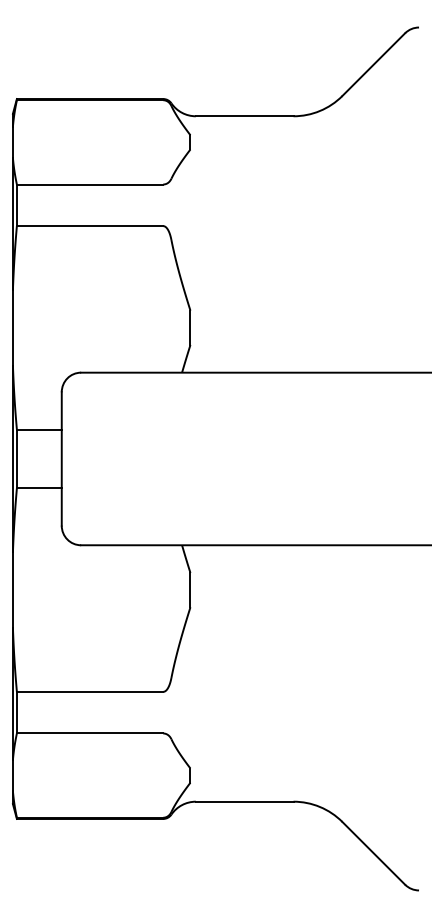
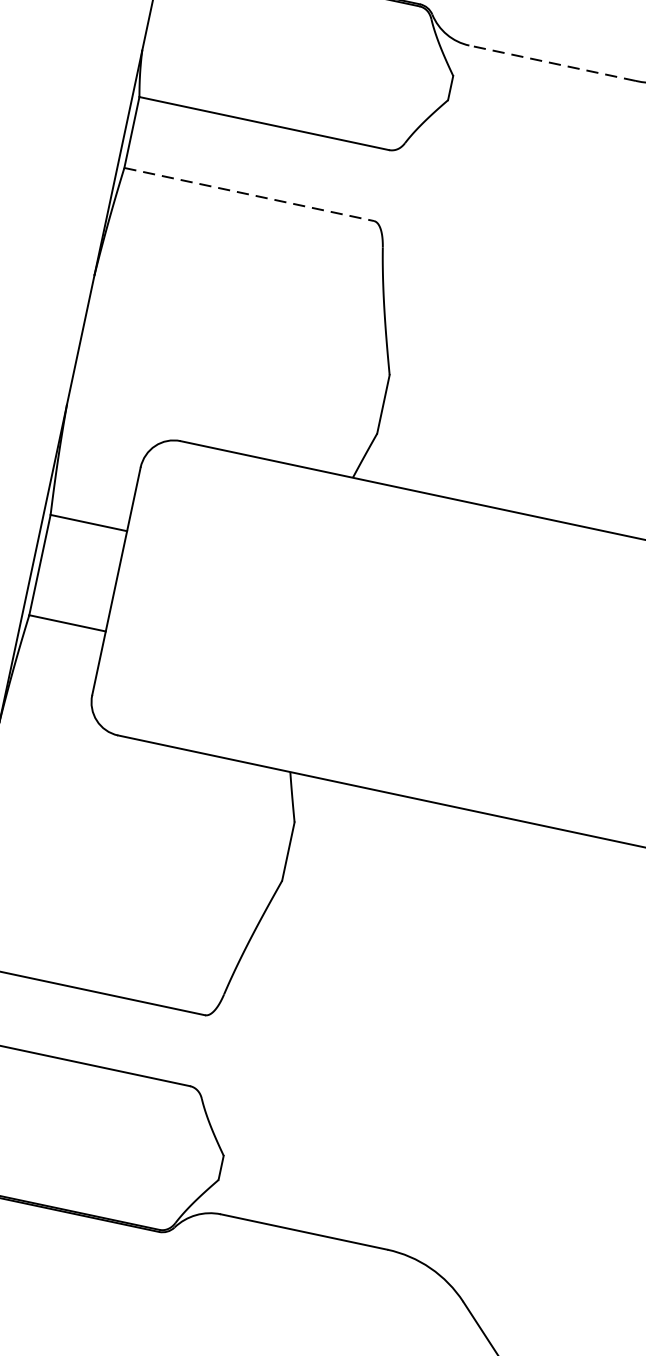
line: (244, 116) -> (552, 63), solid -> dashed
line: (90, 226) -> (249, 195), solid -> dashed

